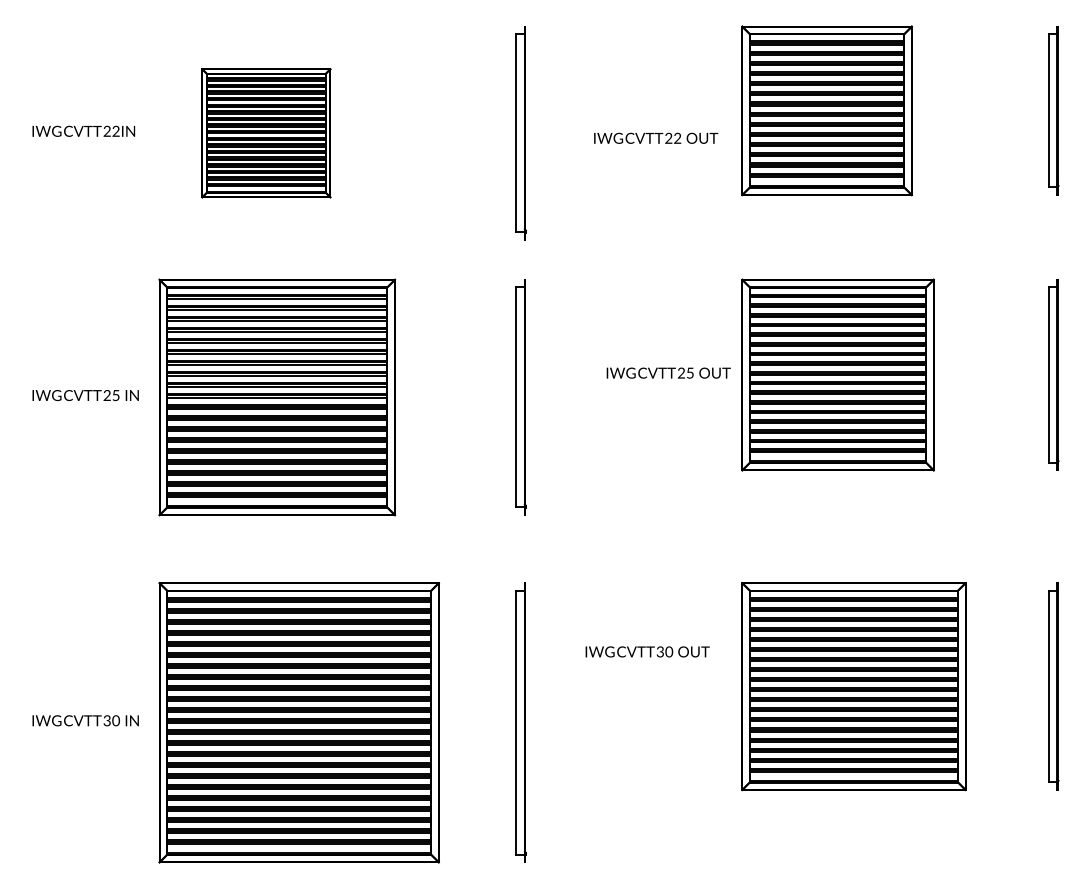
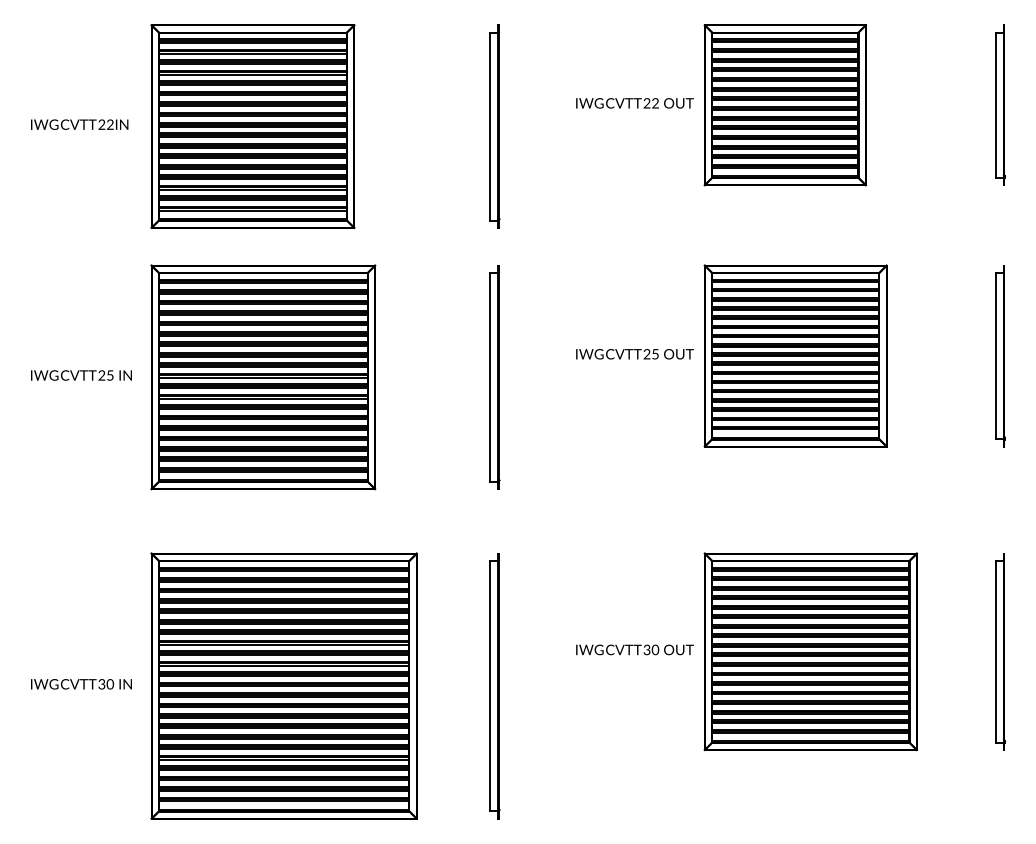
part: (265, 133) -> (252, 126), size x1.67
text: (655, 138) -> (634, 103), moved
text: (647, 651) -> (634, 649), moved

